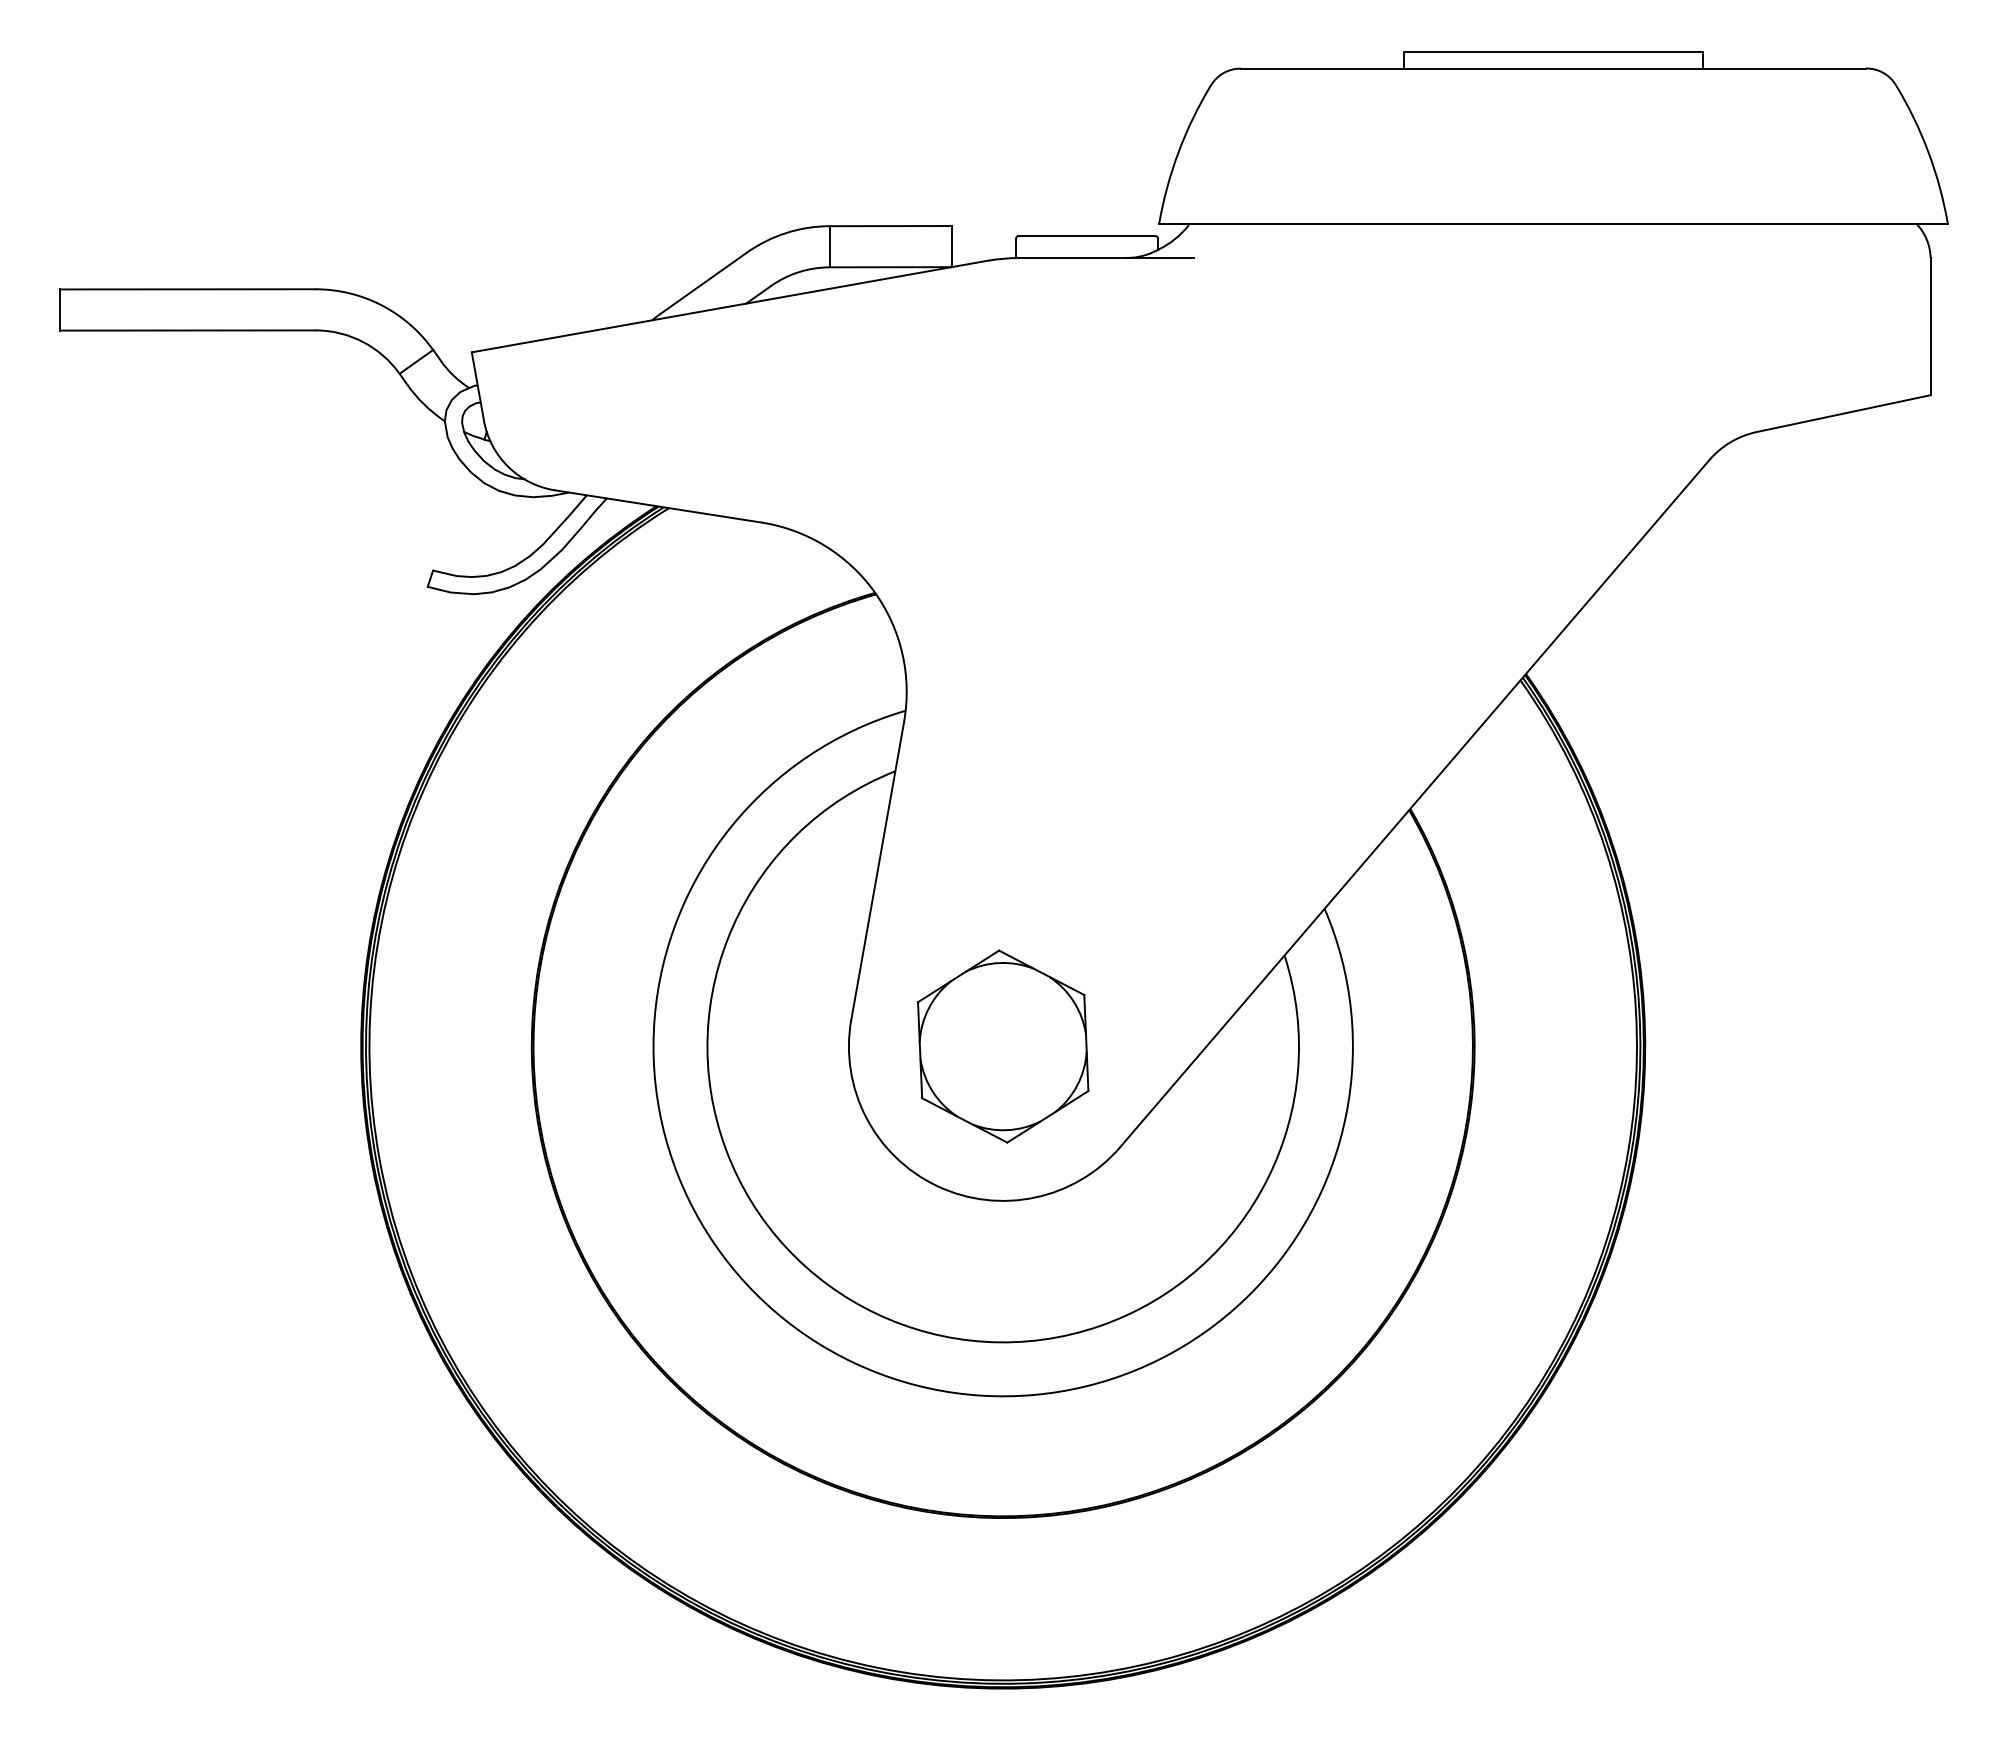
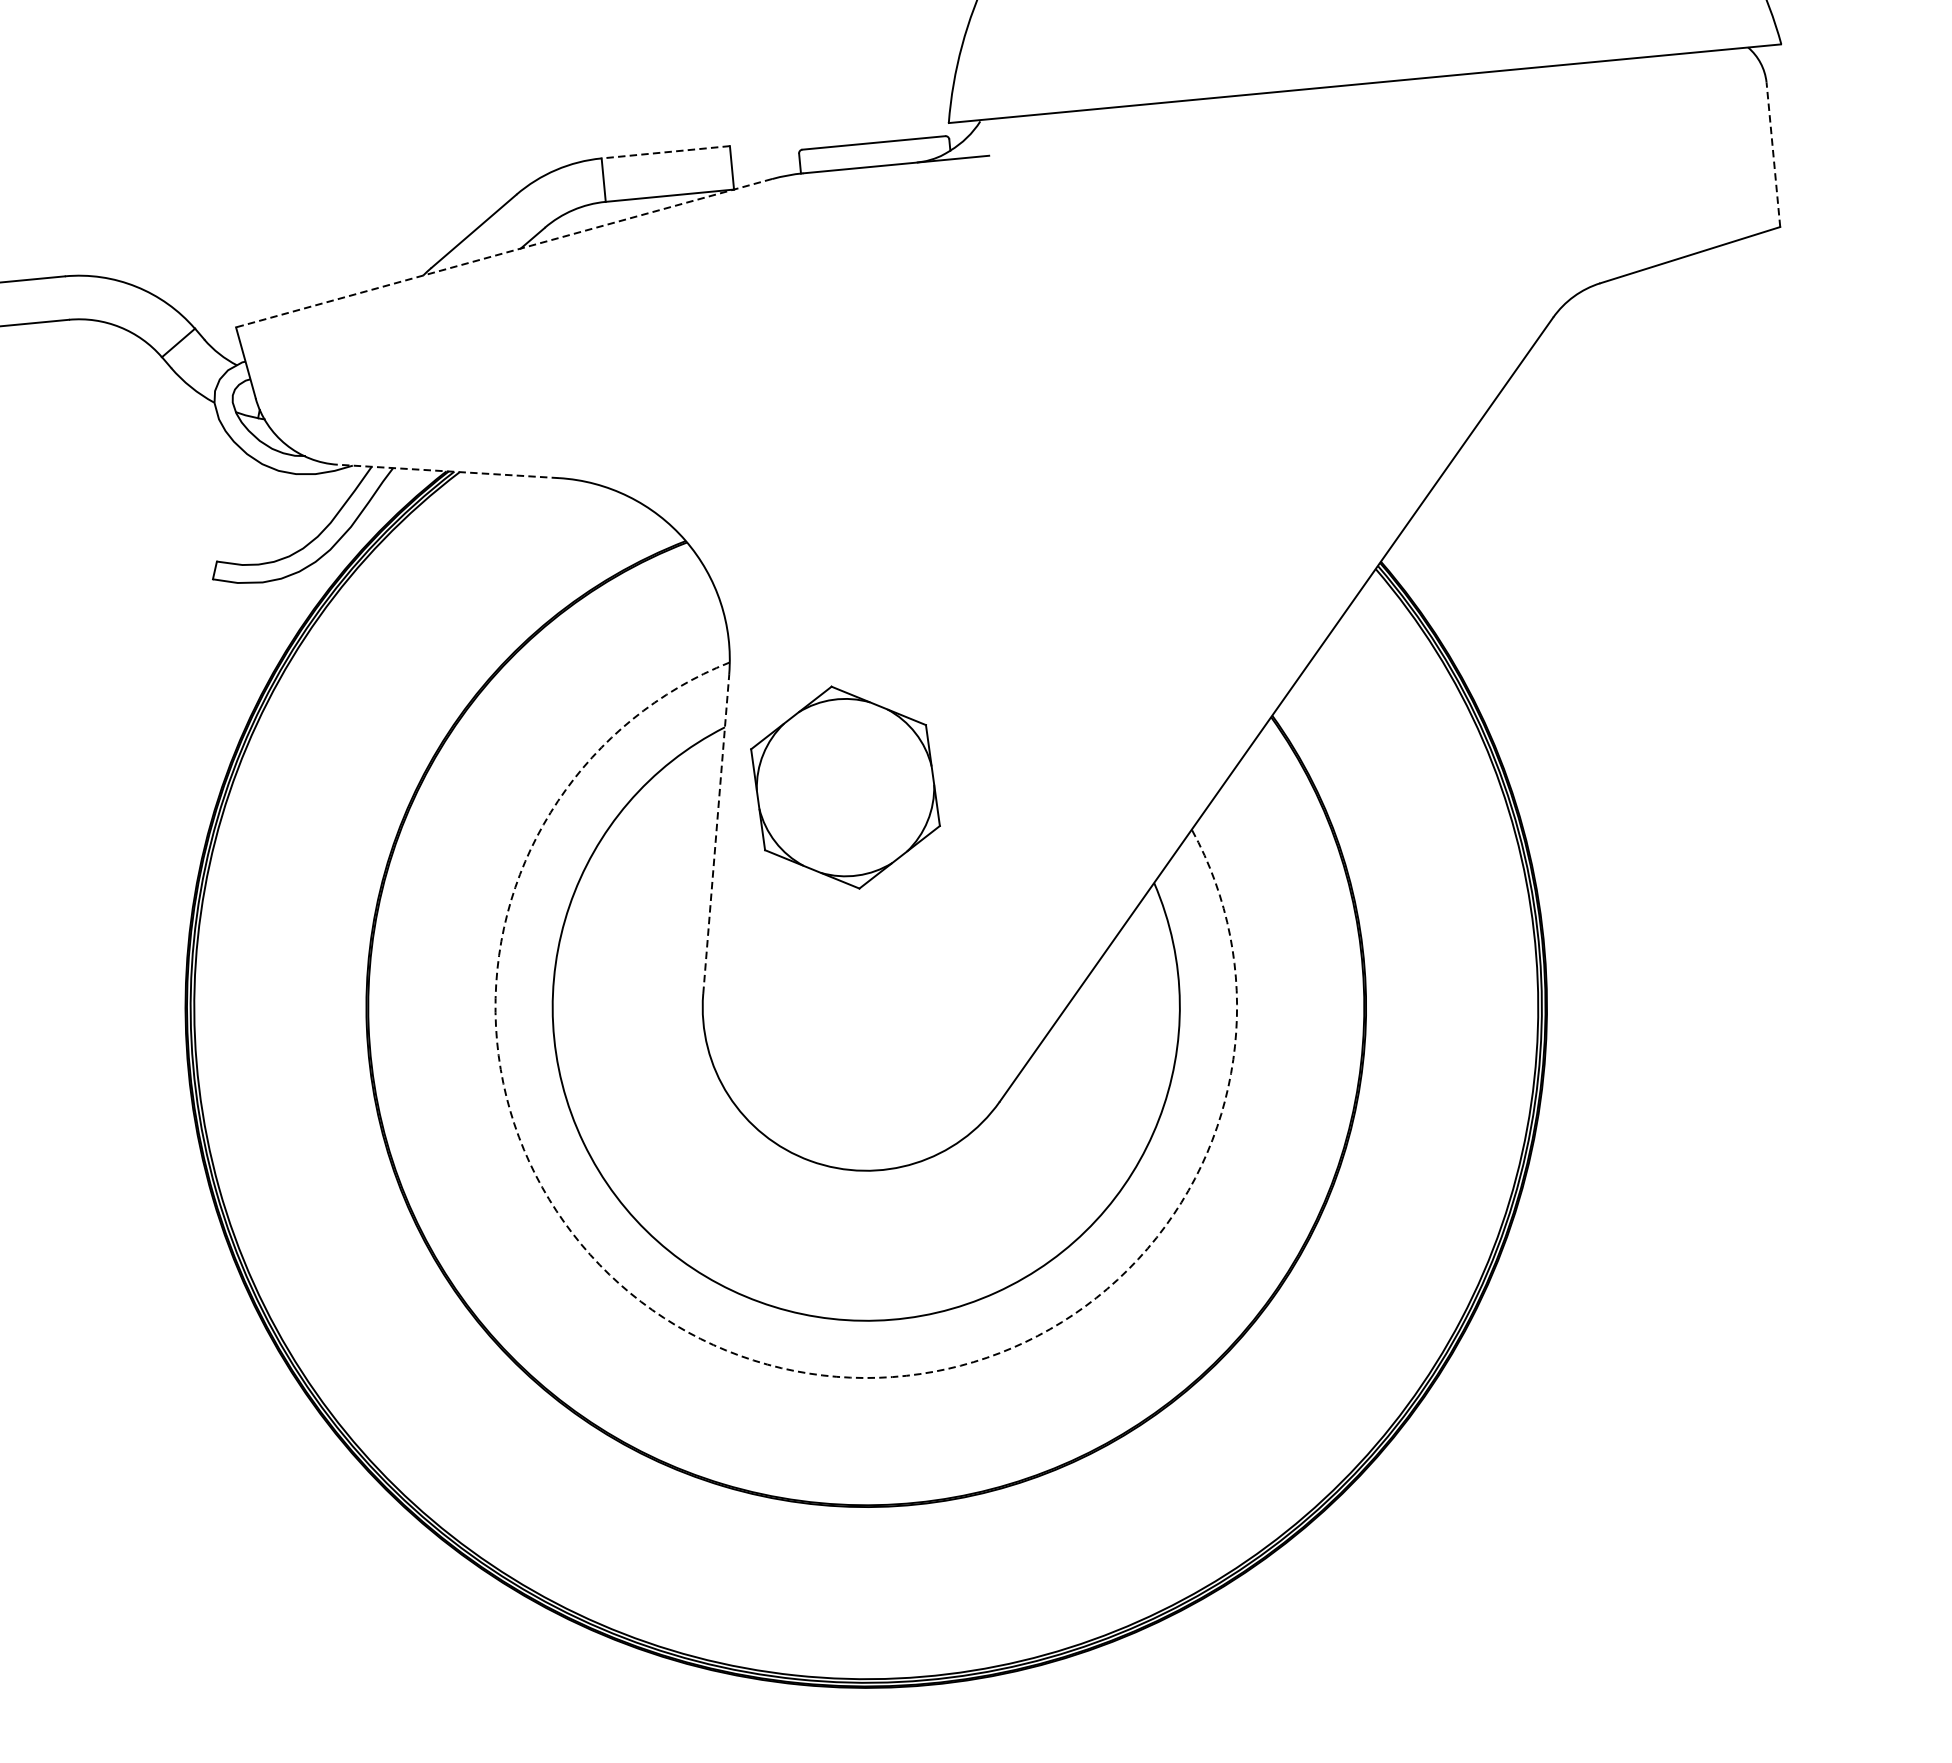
line: (890, 226) -> (665, 152), solid -> dashed
line: (729, 306) -> (503, 253), solid -> dashed
line: (1930, 326) -> (1773, 154), solid -> dashed
line: (658, 506) -> (448, 471), solid -> dashed
line: (877, 870) -> (715, 833), solid -> dashed
part: (1003, 1046) -> (845, 787), moved
arc: (853, 1362) -> (739, 1355), solid -> dashed

